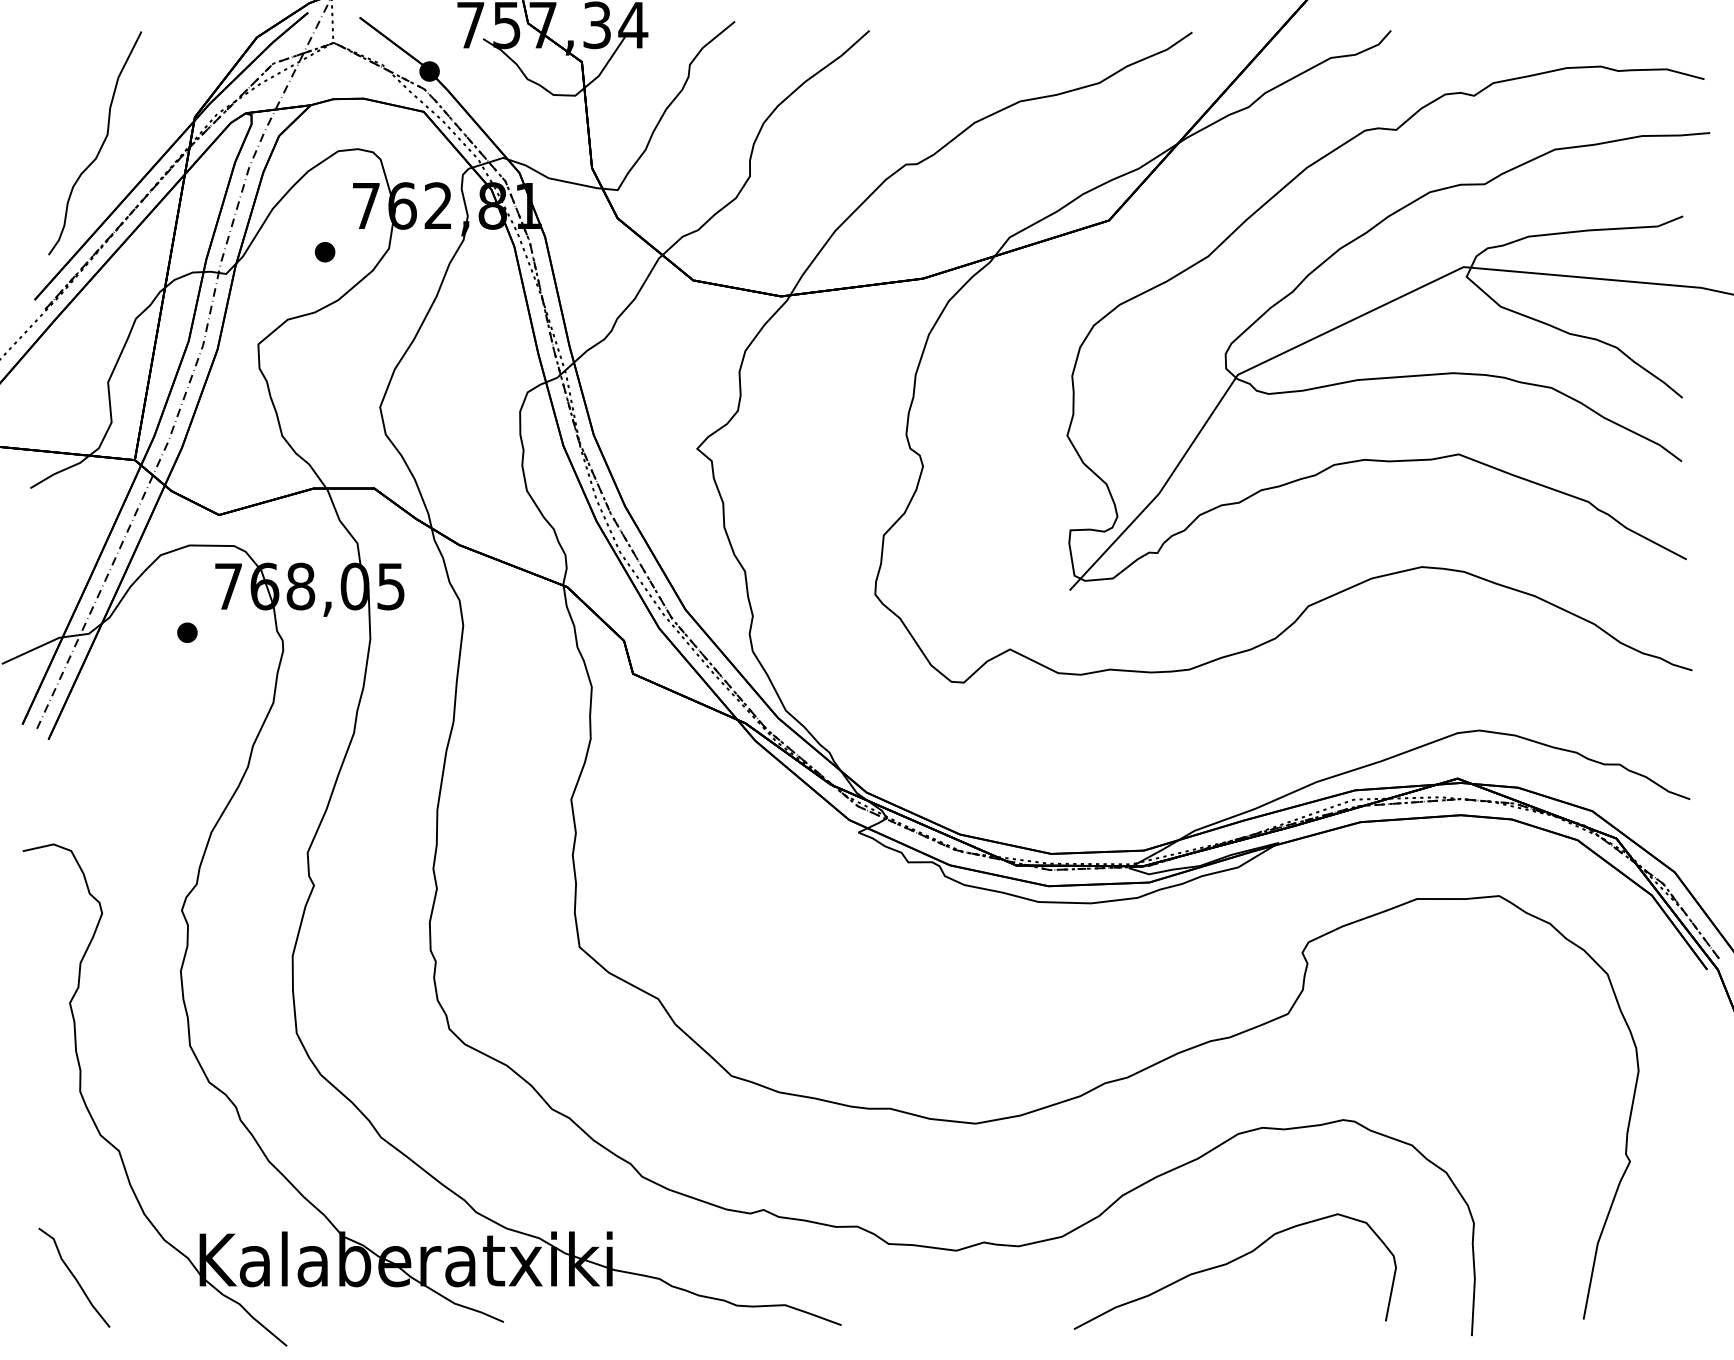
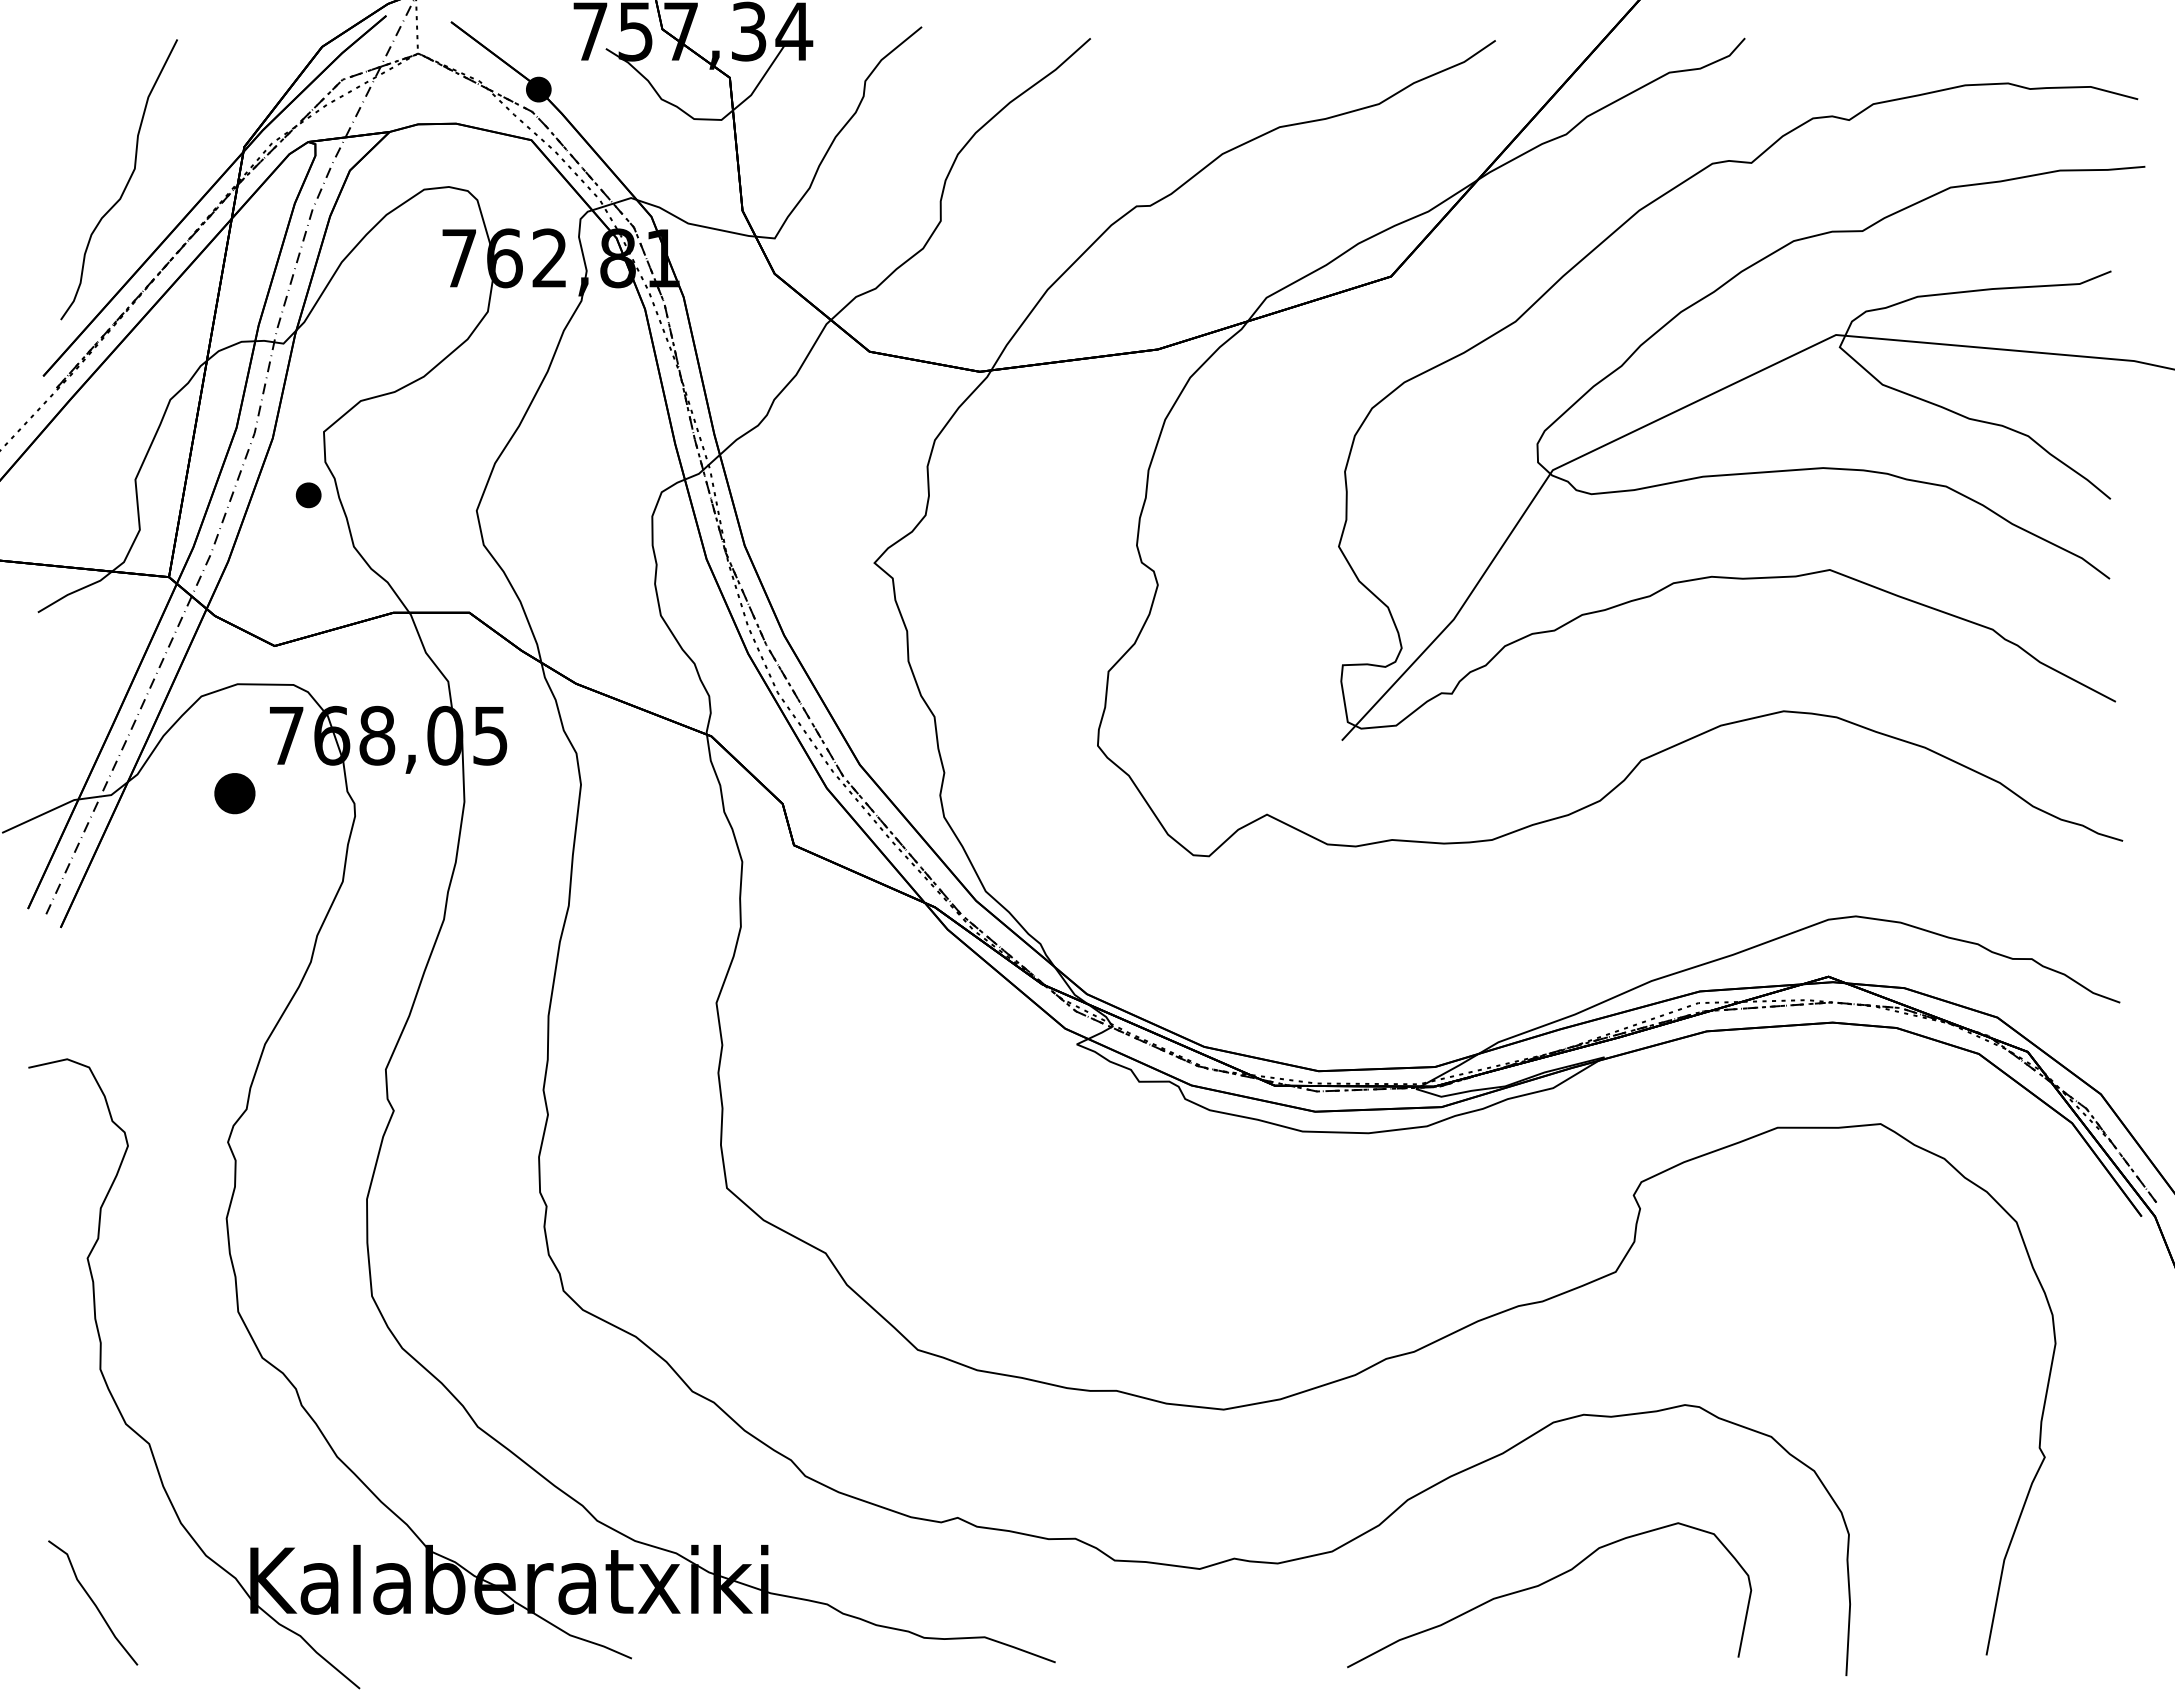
part: (324, 252) -> (308, 495), moved
part: (187, 632) -> (234, 793), size x1.6

